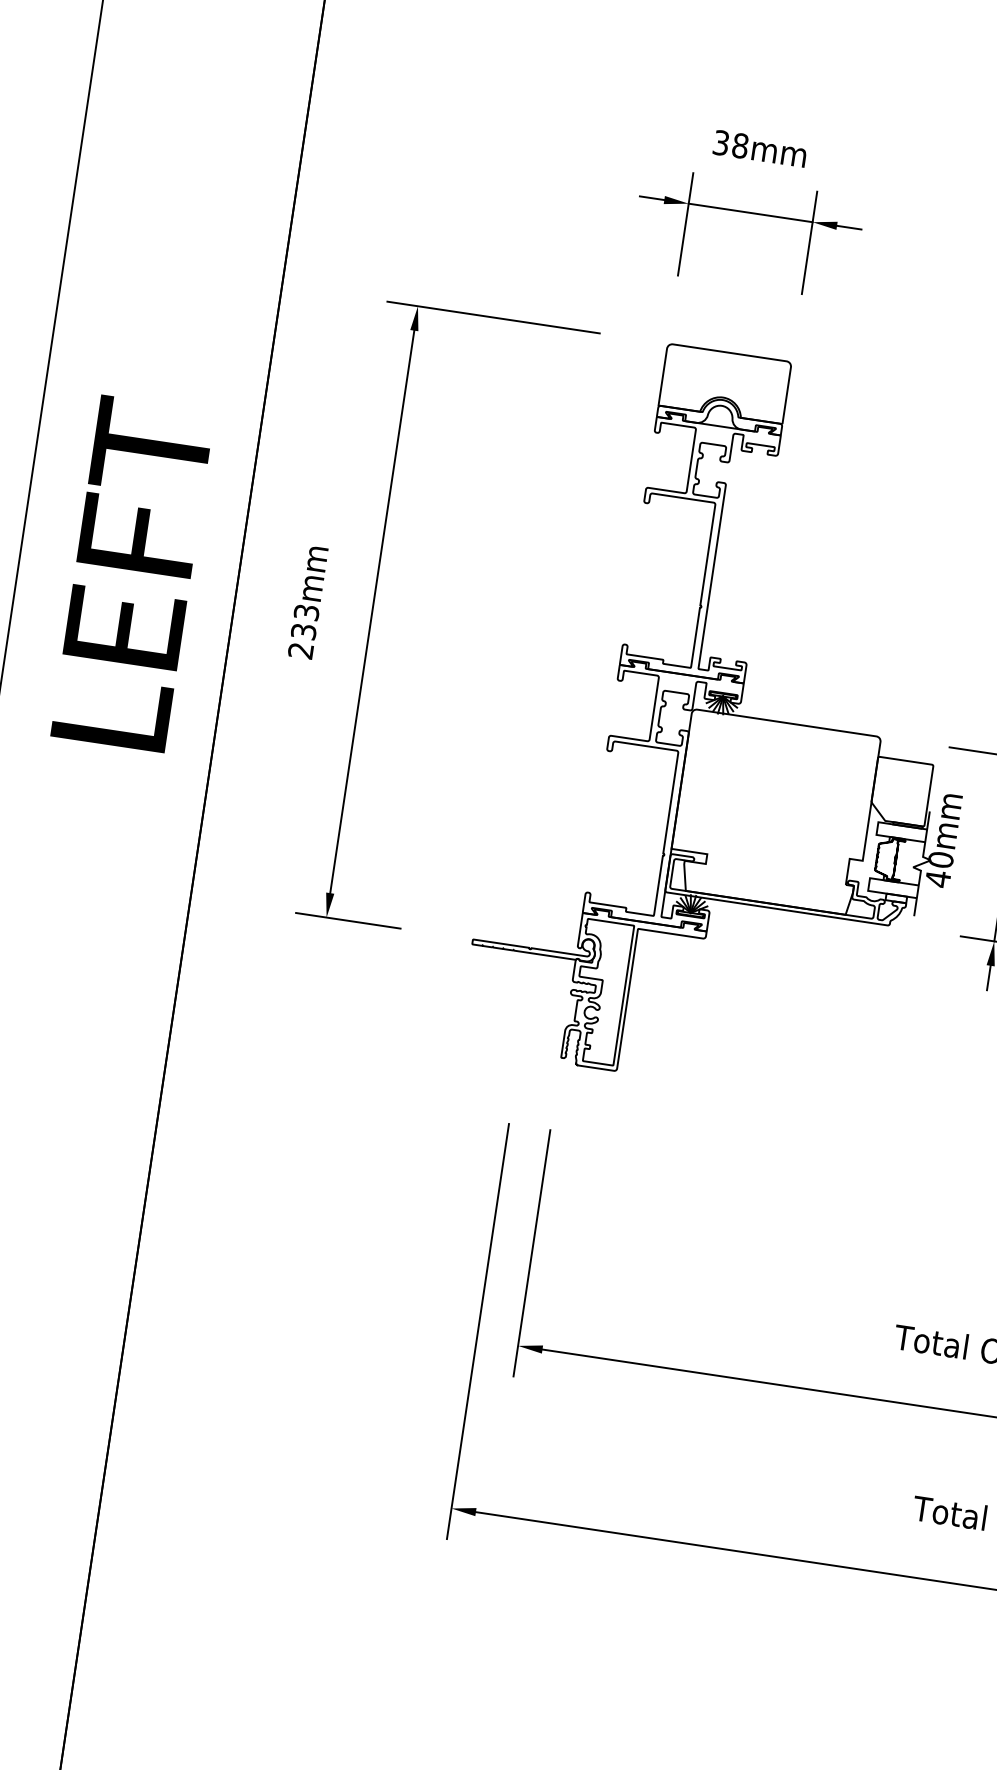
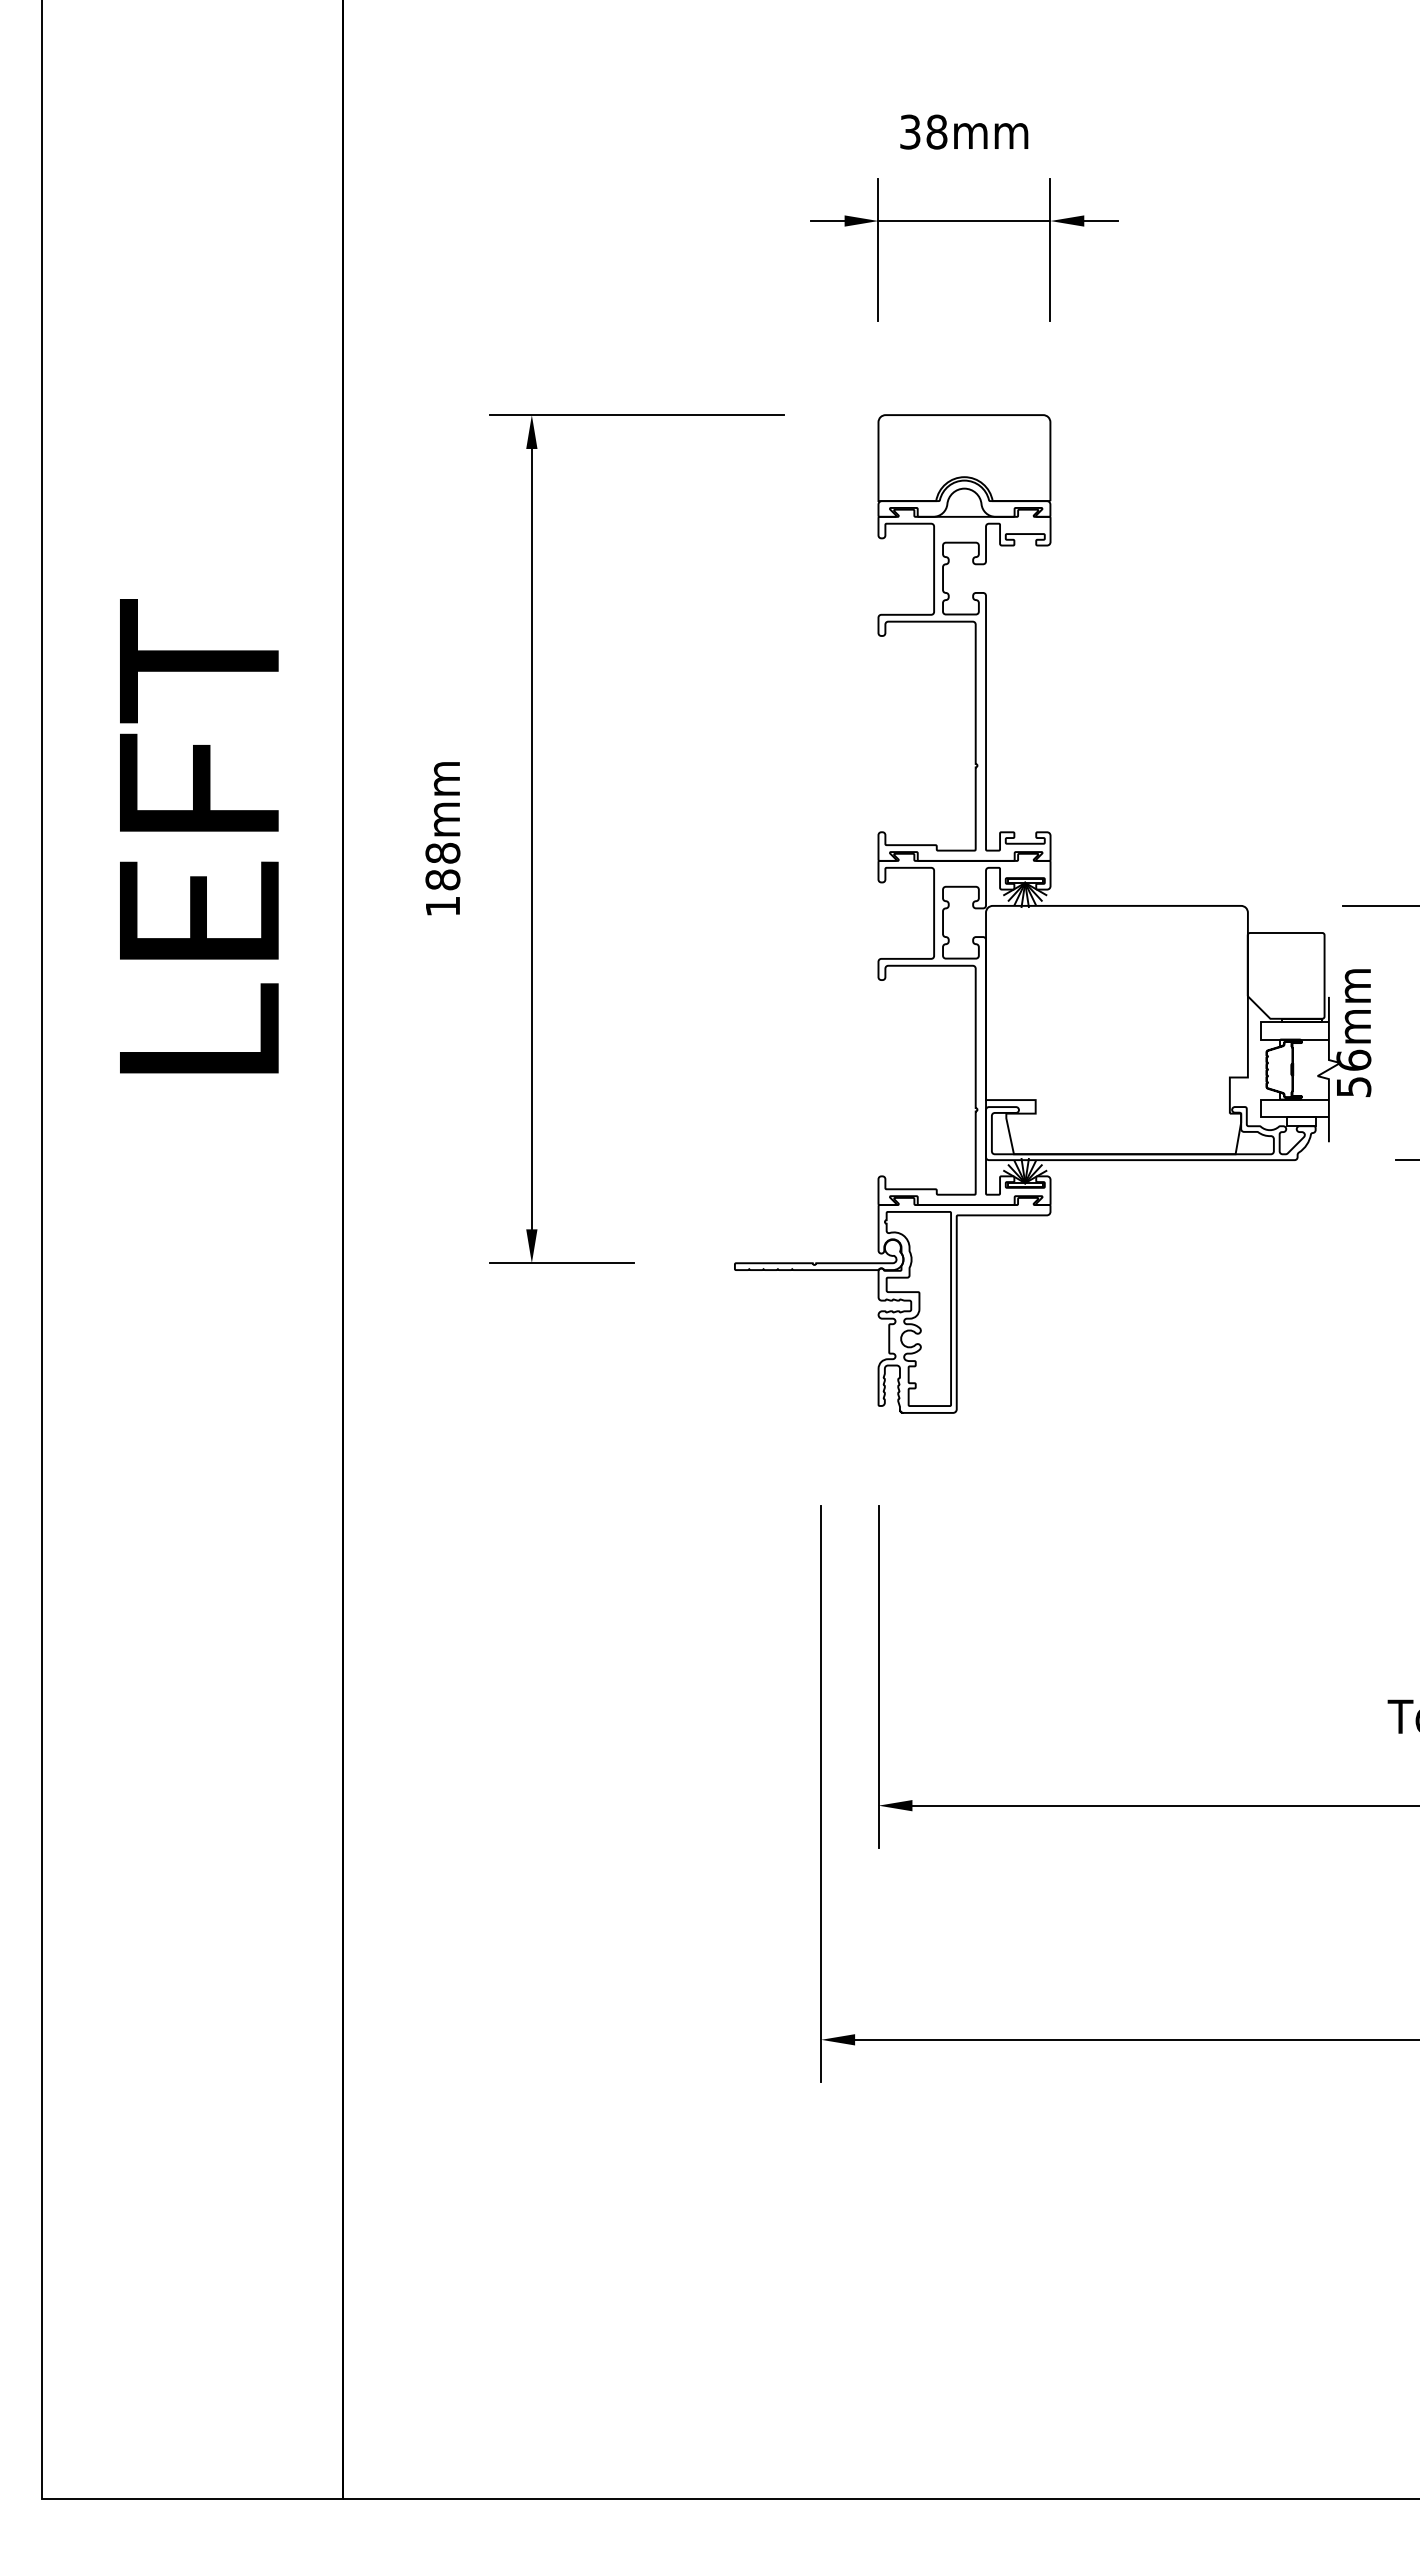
text: (303, 631) -> (442, 879), 233mm -> 188mm
text: (939, 869) -> (1353, 1073), 40mm -> 56mm

